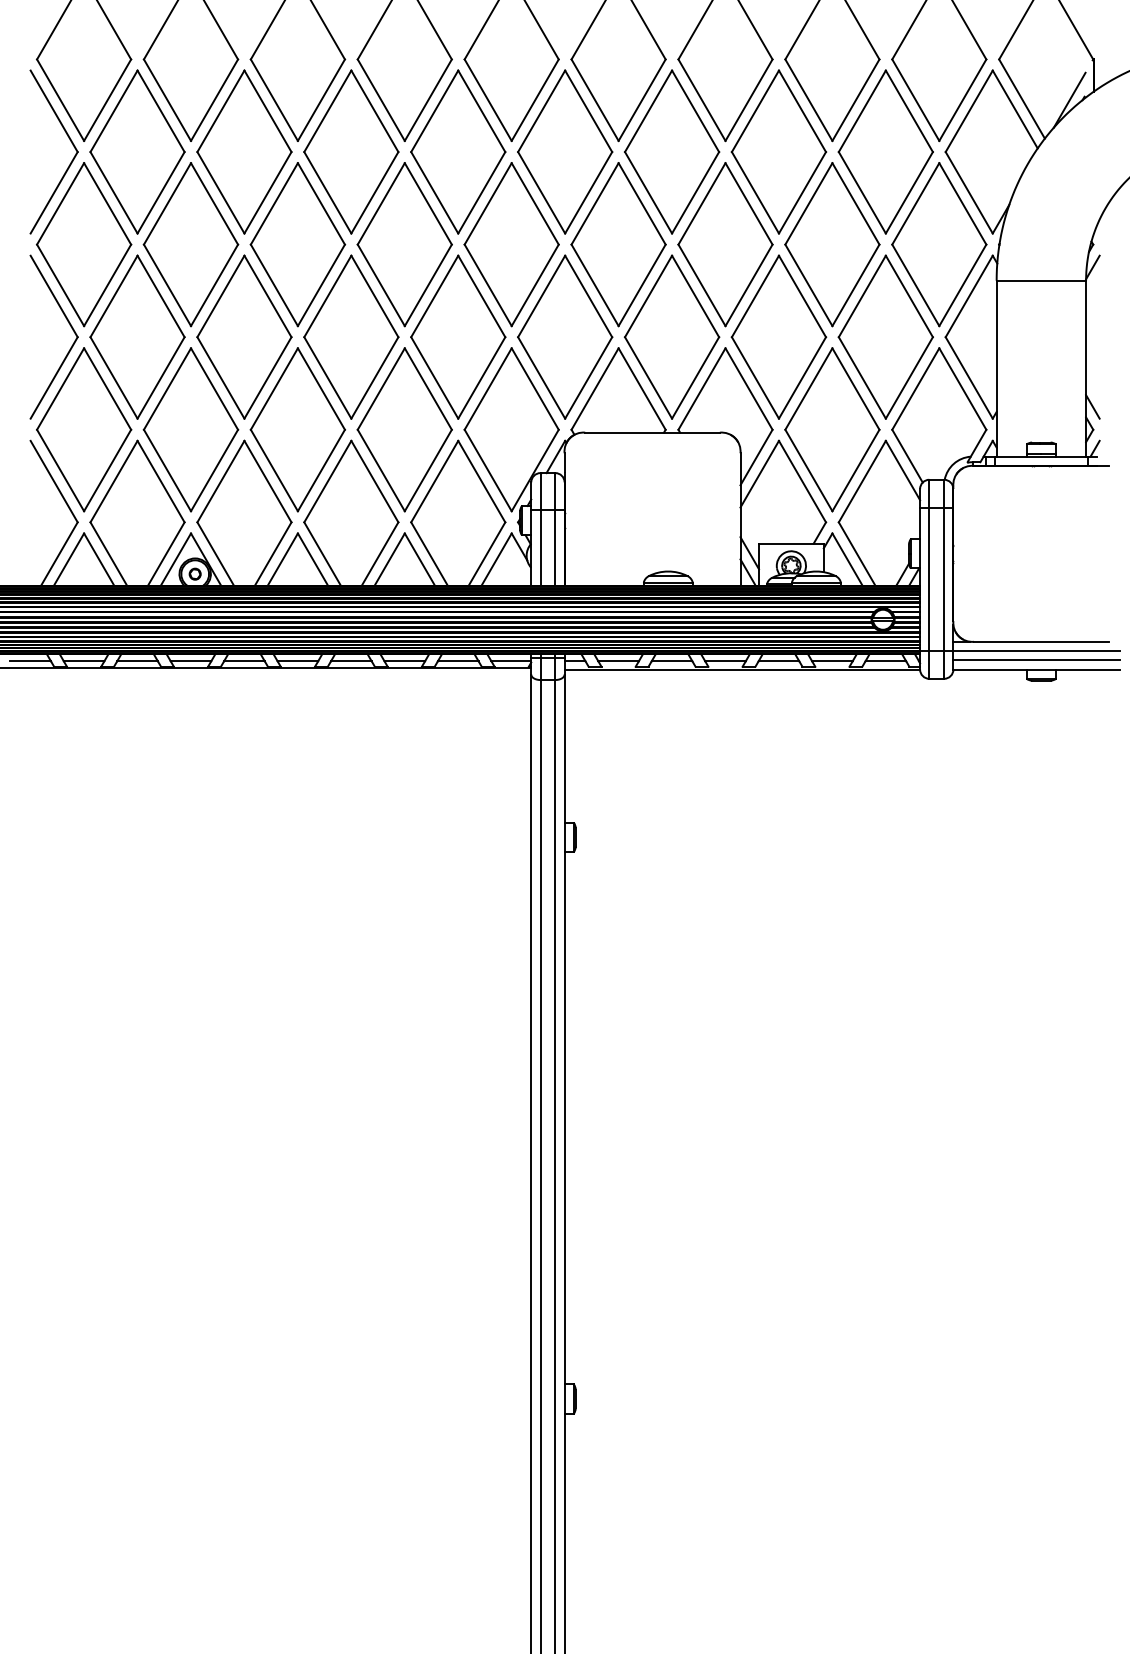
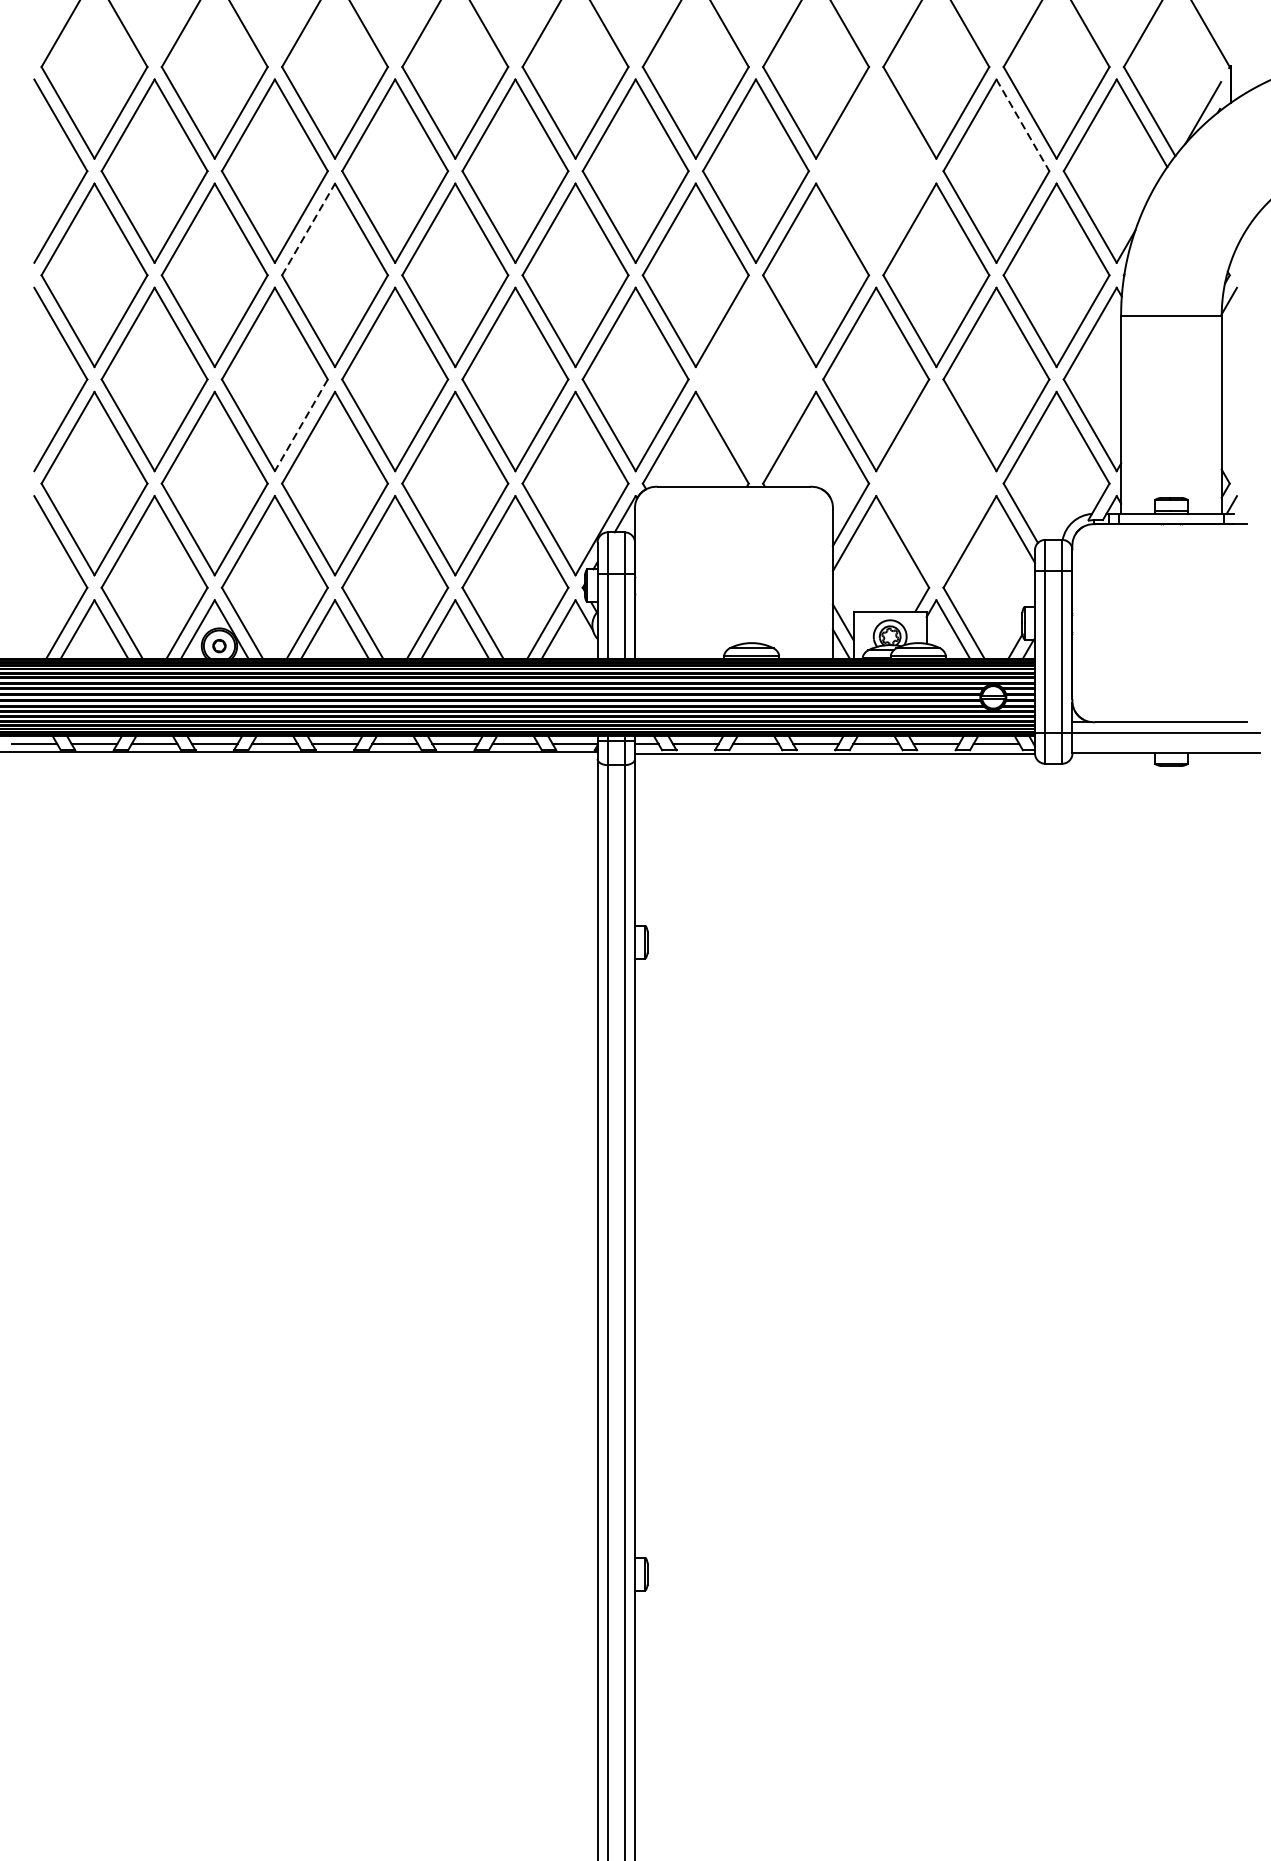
line: (909, 111) -> (1023, 125), solid -> dashed
part: (778, 151) -> (875, 170), removed
line: (274, 203) -> (308, 229), solid -> dashed
part: (671, 336) -> (755, 378), removed
line: (267, 378) -> (300, 425), solid -> dashed
line: (1092, 406) -> (1228, 457), removed
part: (832, 429) -> (936, 483), removed
line: (1036, 660) -> (1165, 743), removed

